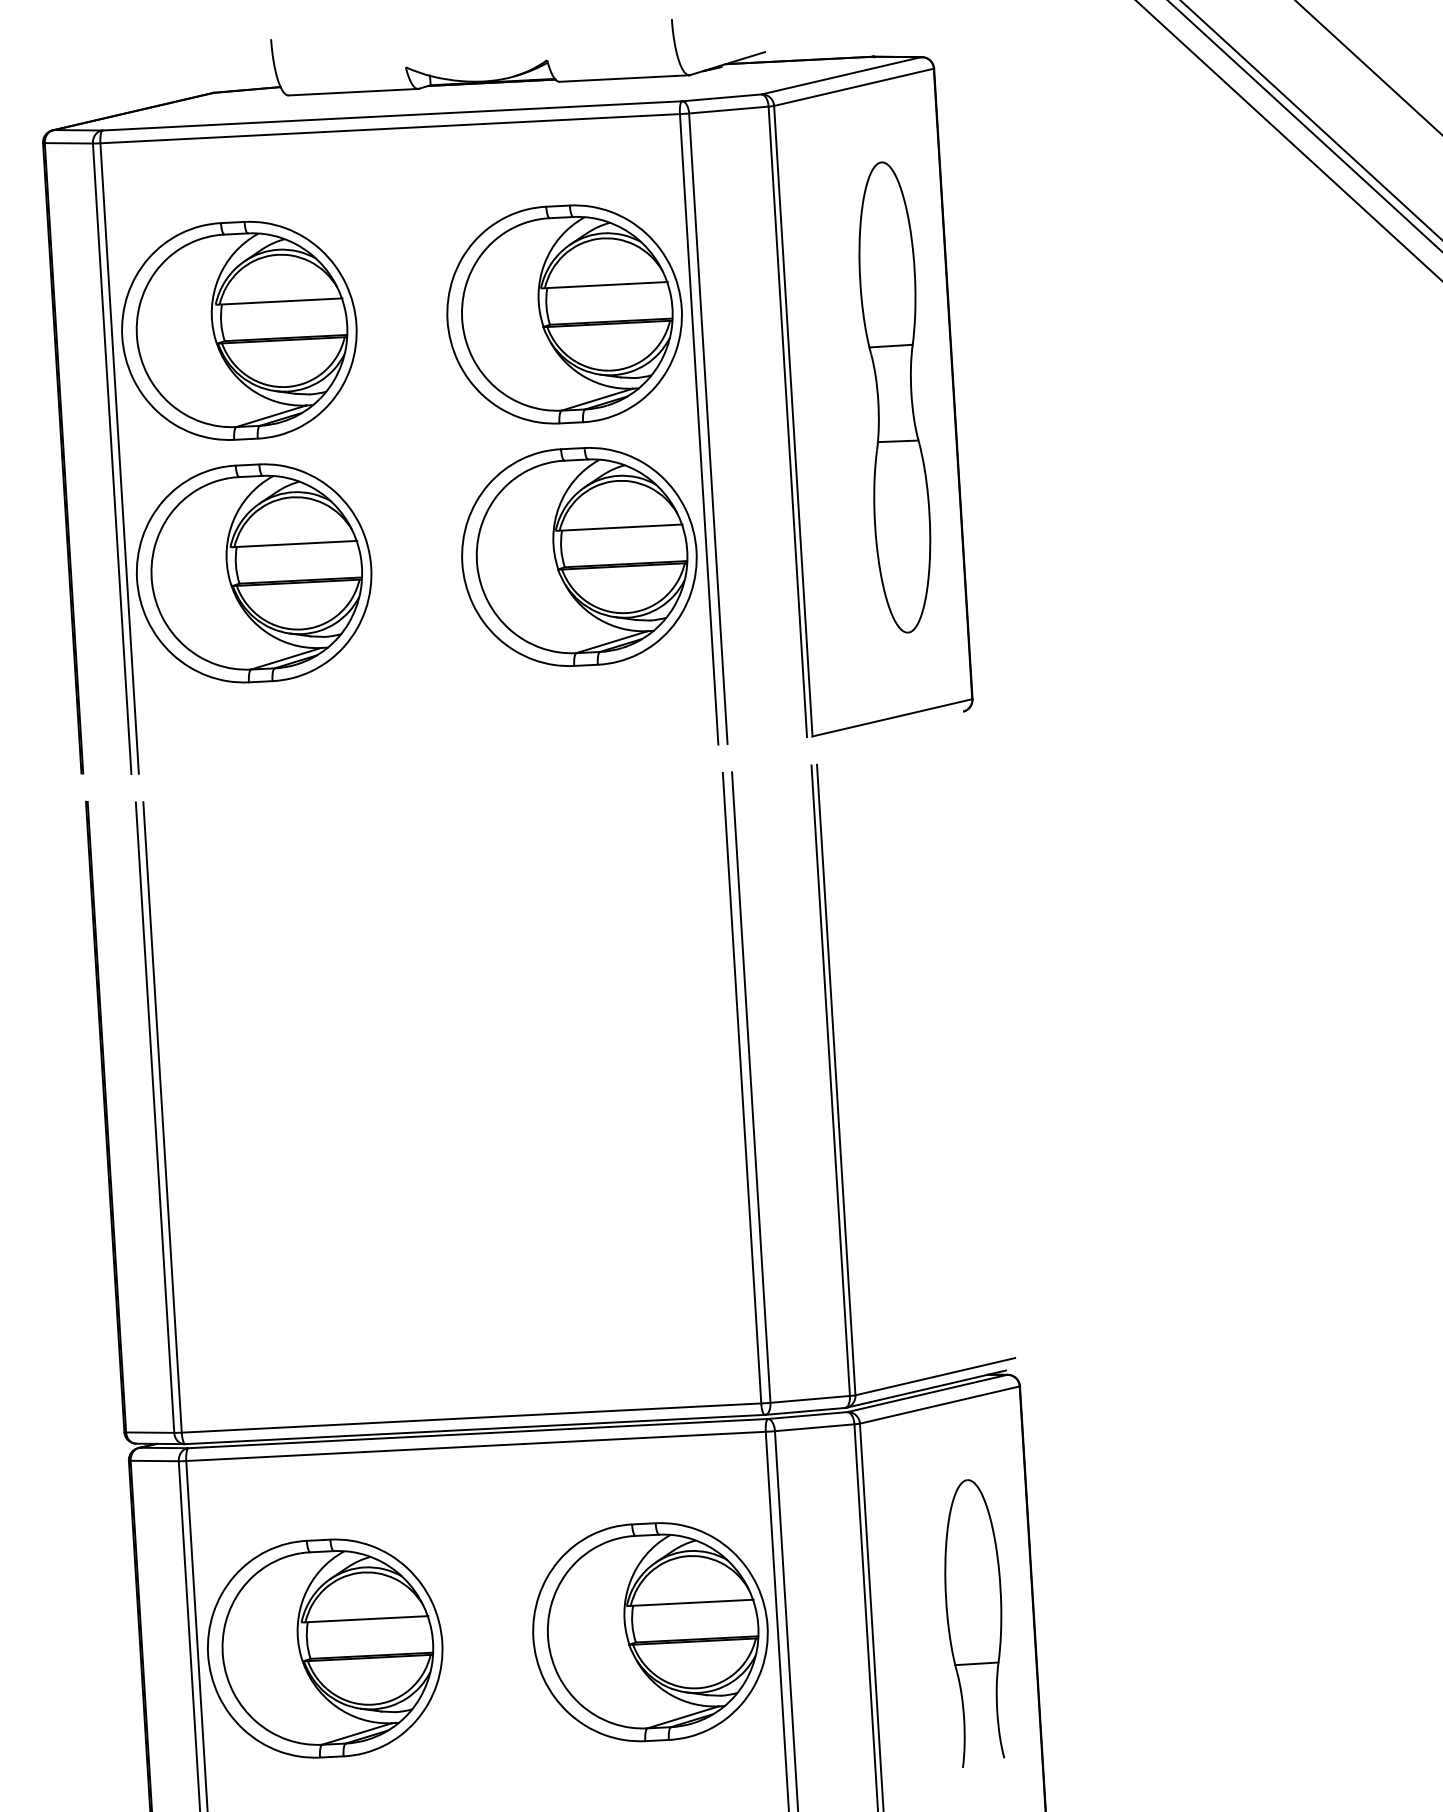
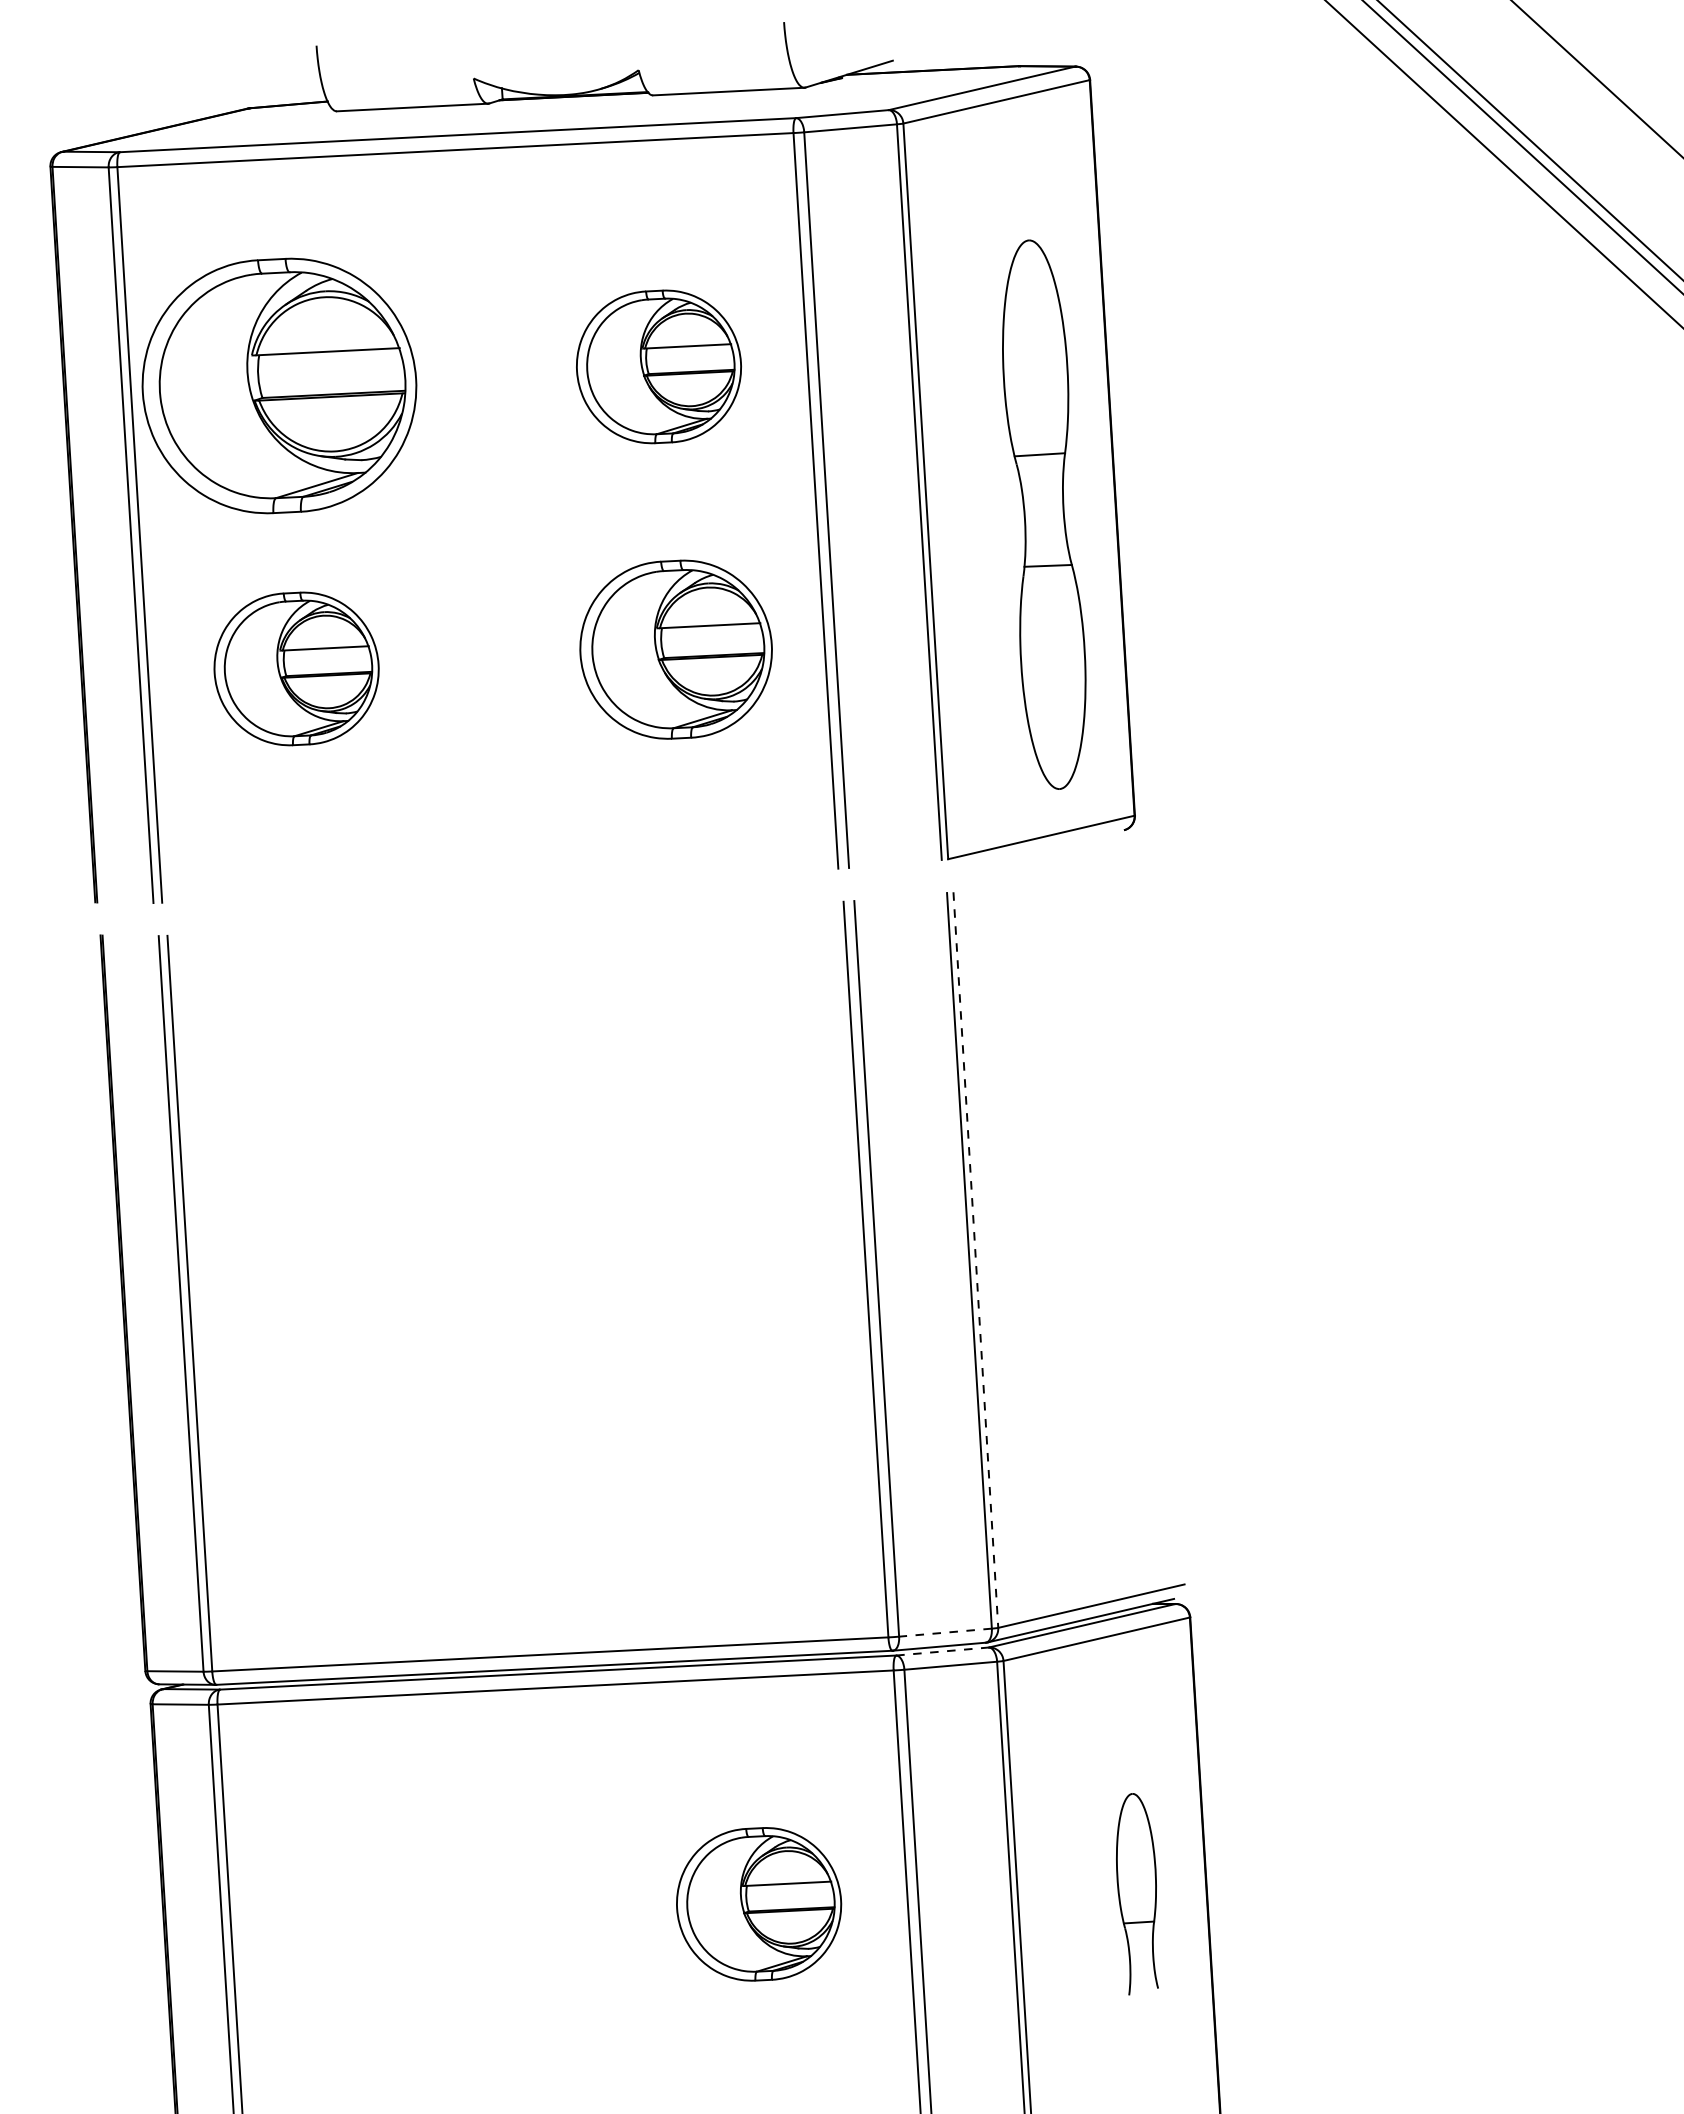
part: (564, 314) -> (658, 366), size x0.6
part: (895, 397) -> (1044, 514), moved
part: (578, 556) -> (675, 649), size x0.7
part: (253, 573) -> (296, 668), size x0.6
line: (835, 1080) -> (975, 1260), solid -> dashed
line: (810, 1399) -> (945, 1632), solid -> dashed
line: (807, 1415) -> (942, 1651), solid -> dashed
part: (974, 1623) -> (1137, 1894), size x0.6
part: (649, 1632) -> (758, 1904), size x0.6
part: (325, 1648) -> (379, 1923), removed

